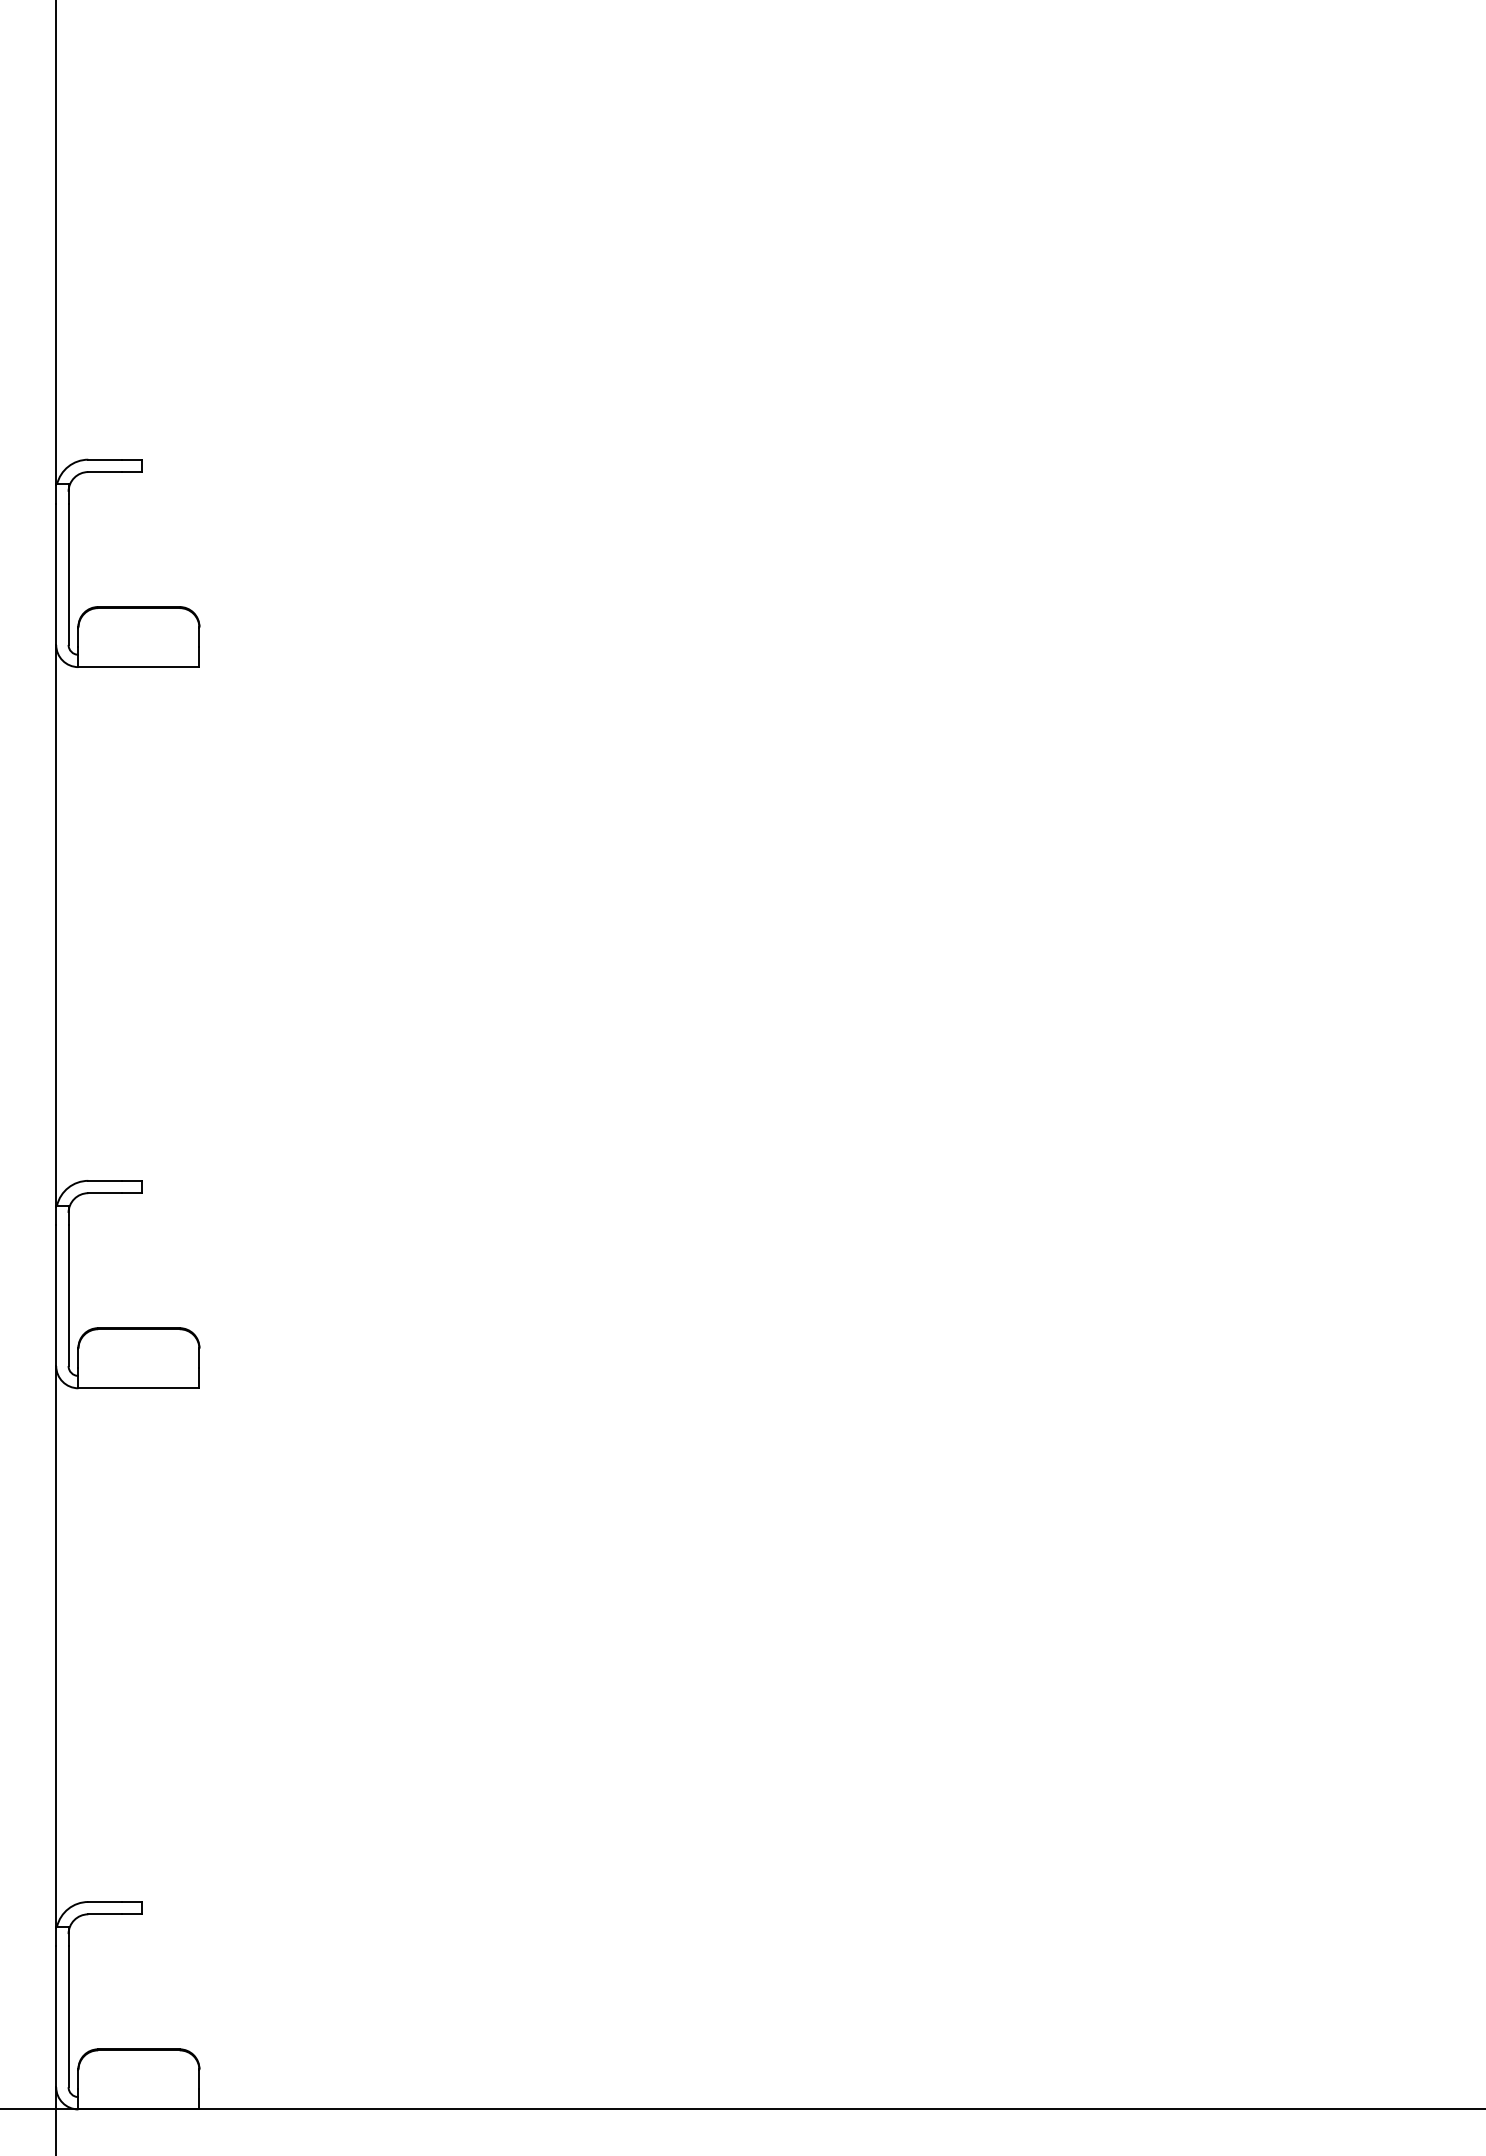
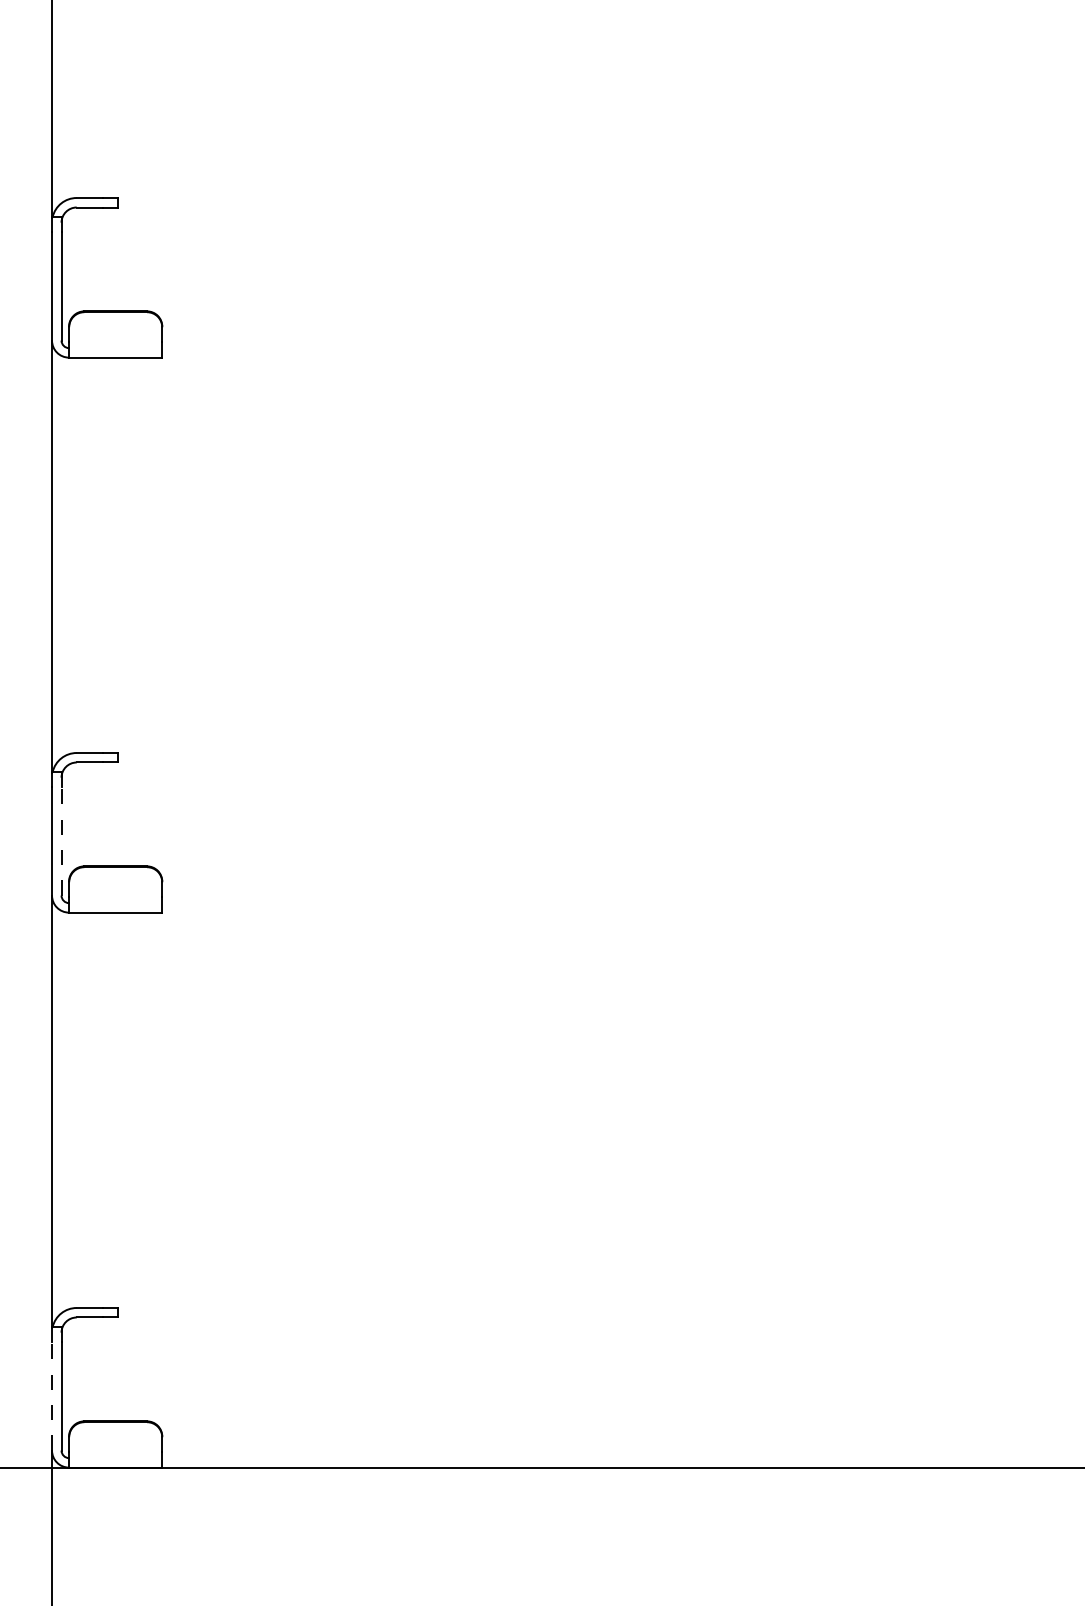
line: (68, 1295) -> (61, 841), solid -> dashed
line: (56, 2016) -> (52, 1396), solid -> dashed

